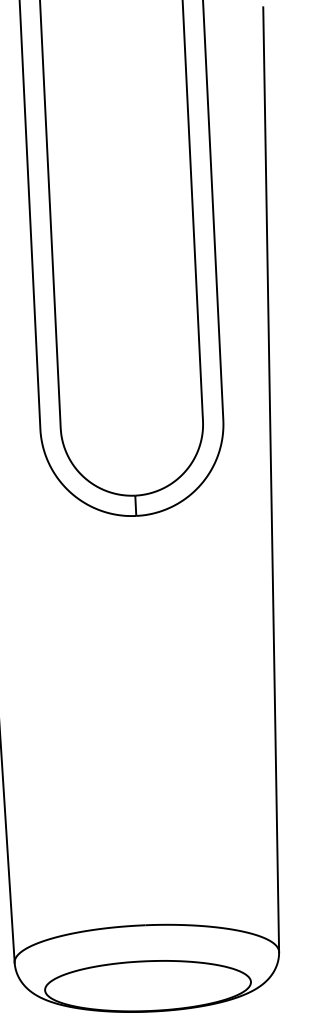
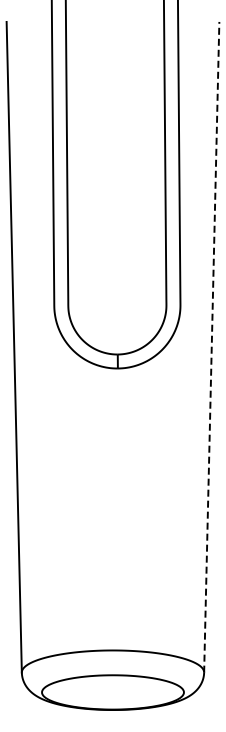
line: (270, 478) -> (211, 346), solid -> dashed

